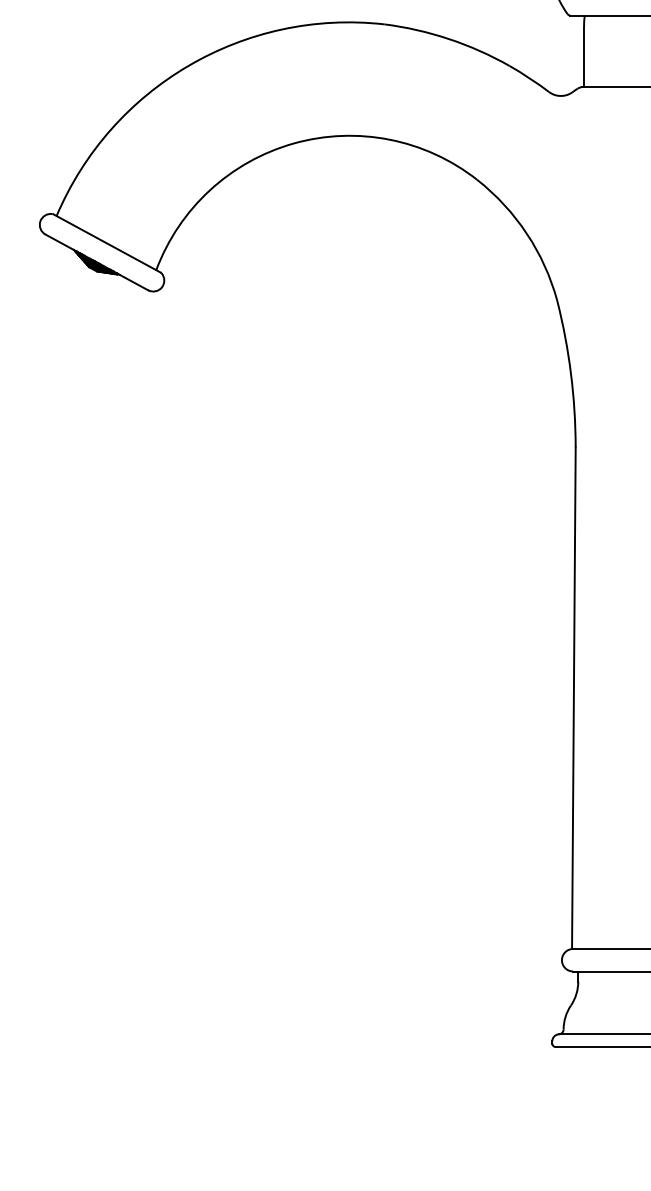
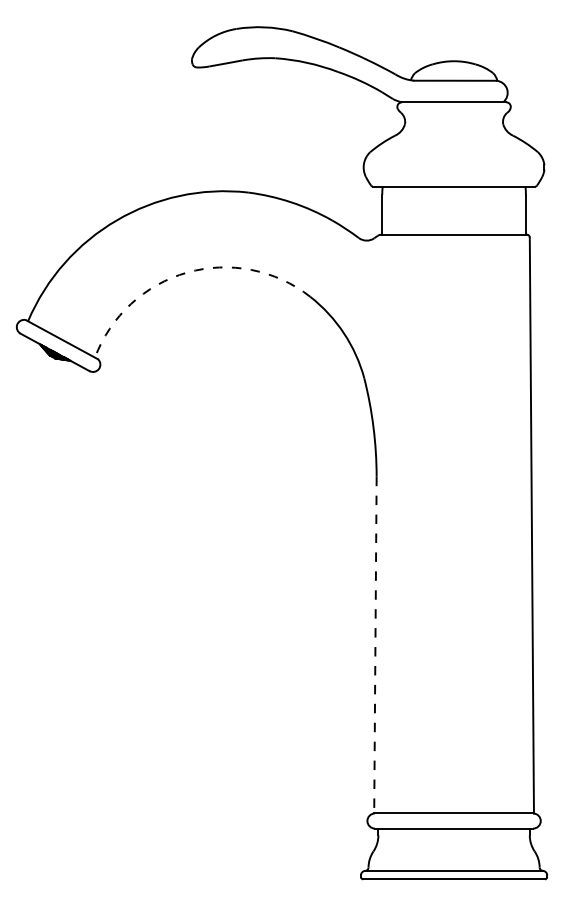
arc: (294, 143) -> (187, 272), solid -> dashed
line: (573, 698) -> (375, 645), solid -> dashed

